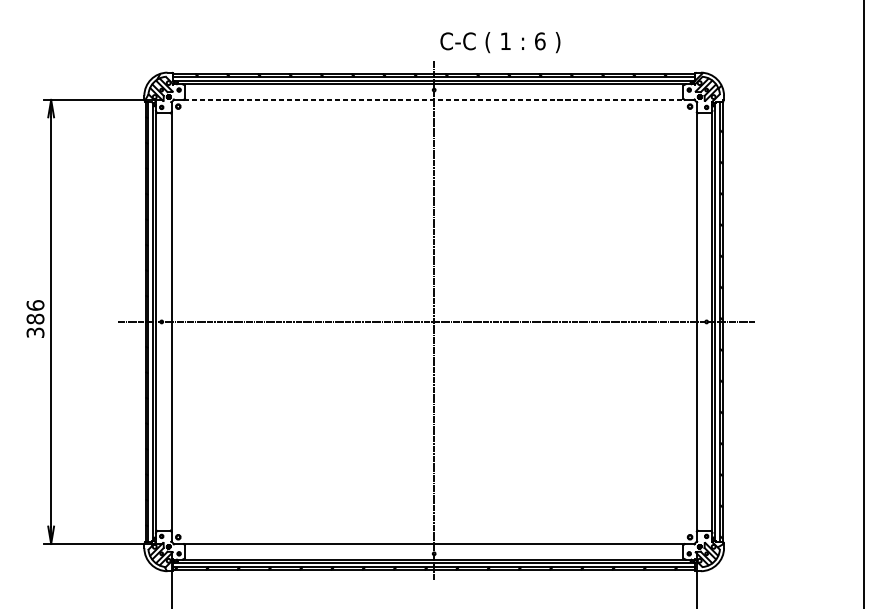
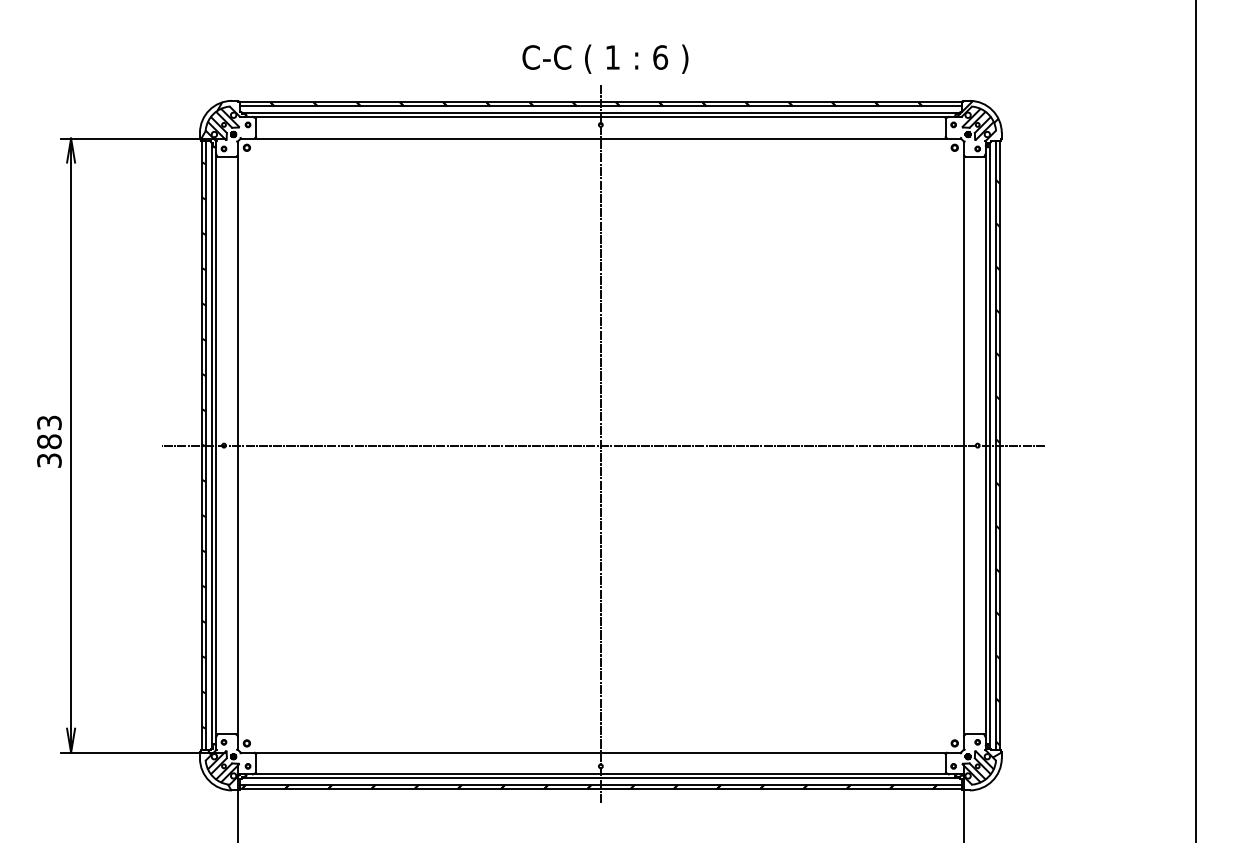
text: (500, 42) -> (605, 58), moved
line: (434, 99) -> (601, 138), dashed -> solid
text: (35, 305) -> (49, 422), 386 -> 383

